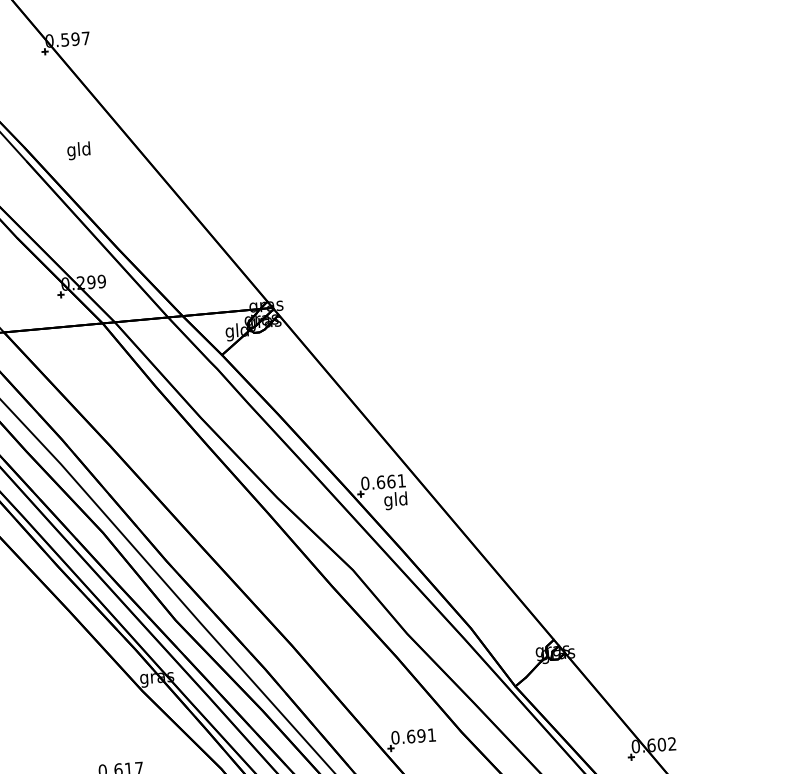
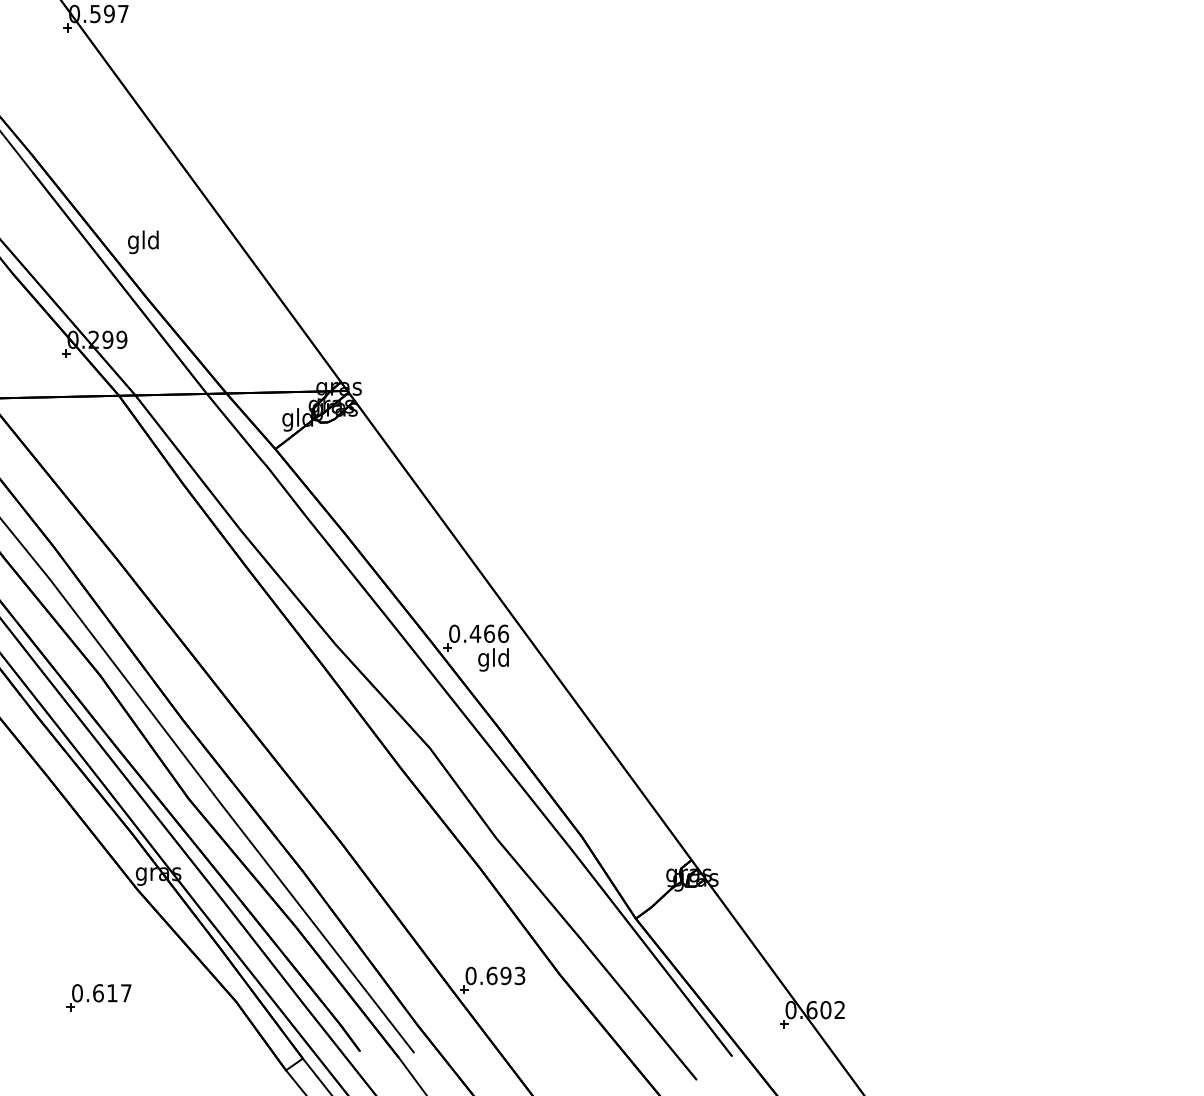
text: (78, 150) -> (143, 242), moved
text: (390, 481) -> (488, 633), 0.661 -> 0.466
text: (431, 734) -> (519, 975), 0.691 -> 0.693

